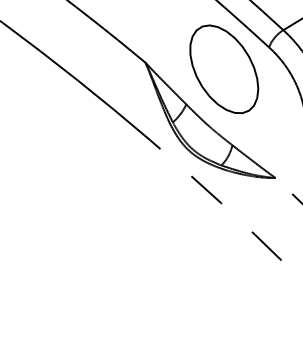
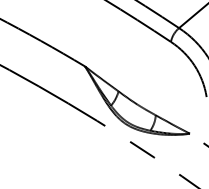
part: (224, 68) -> (141, 61), removed

